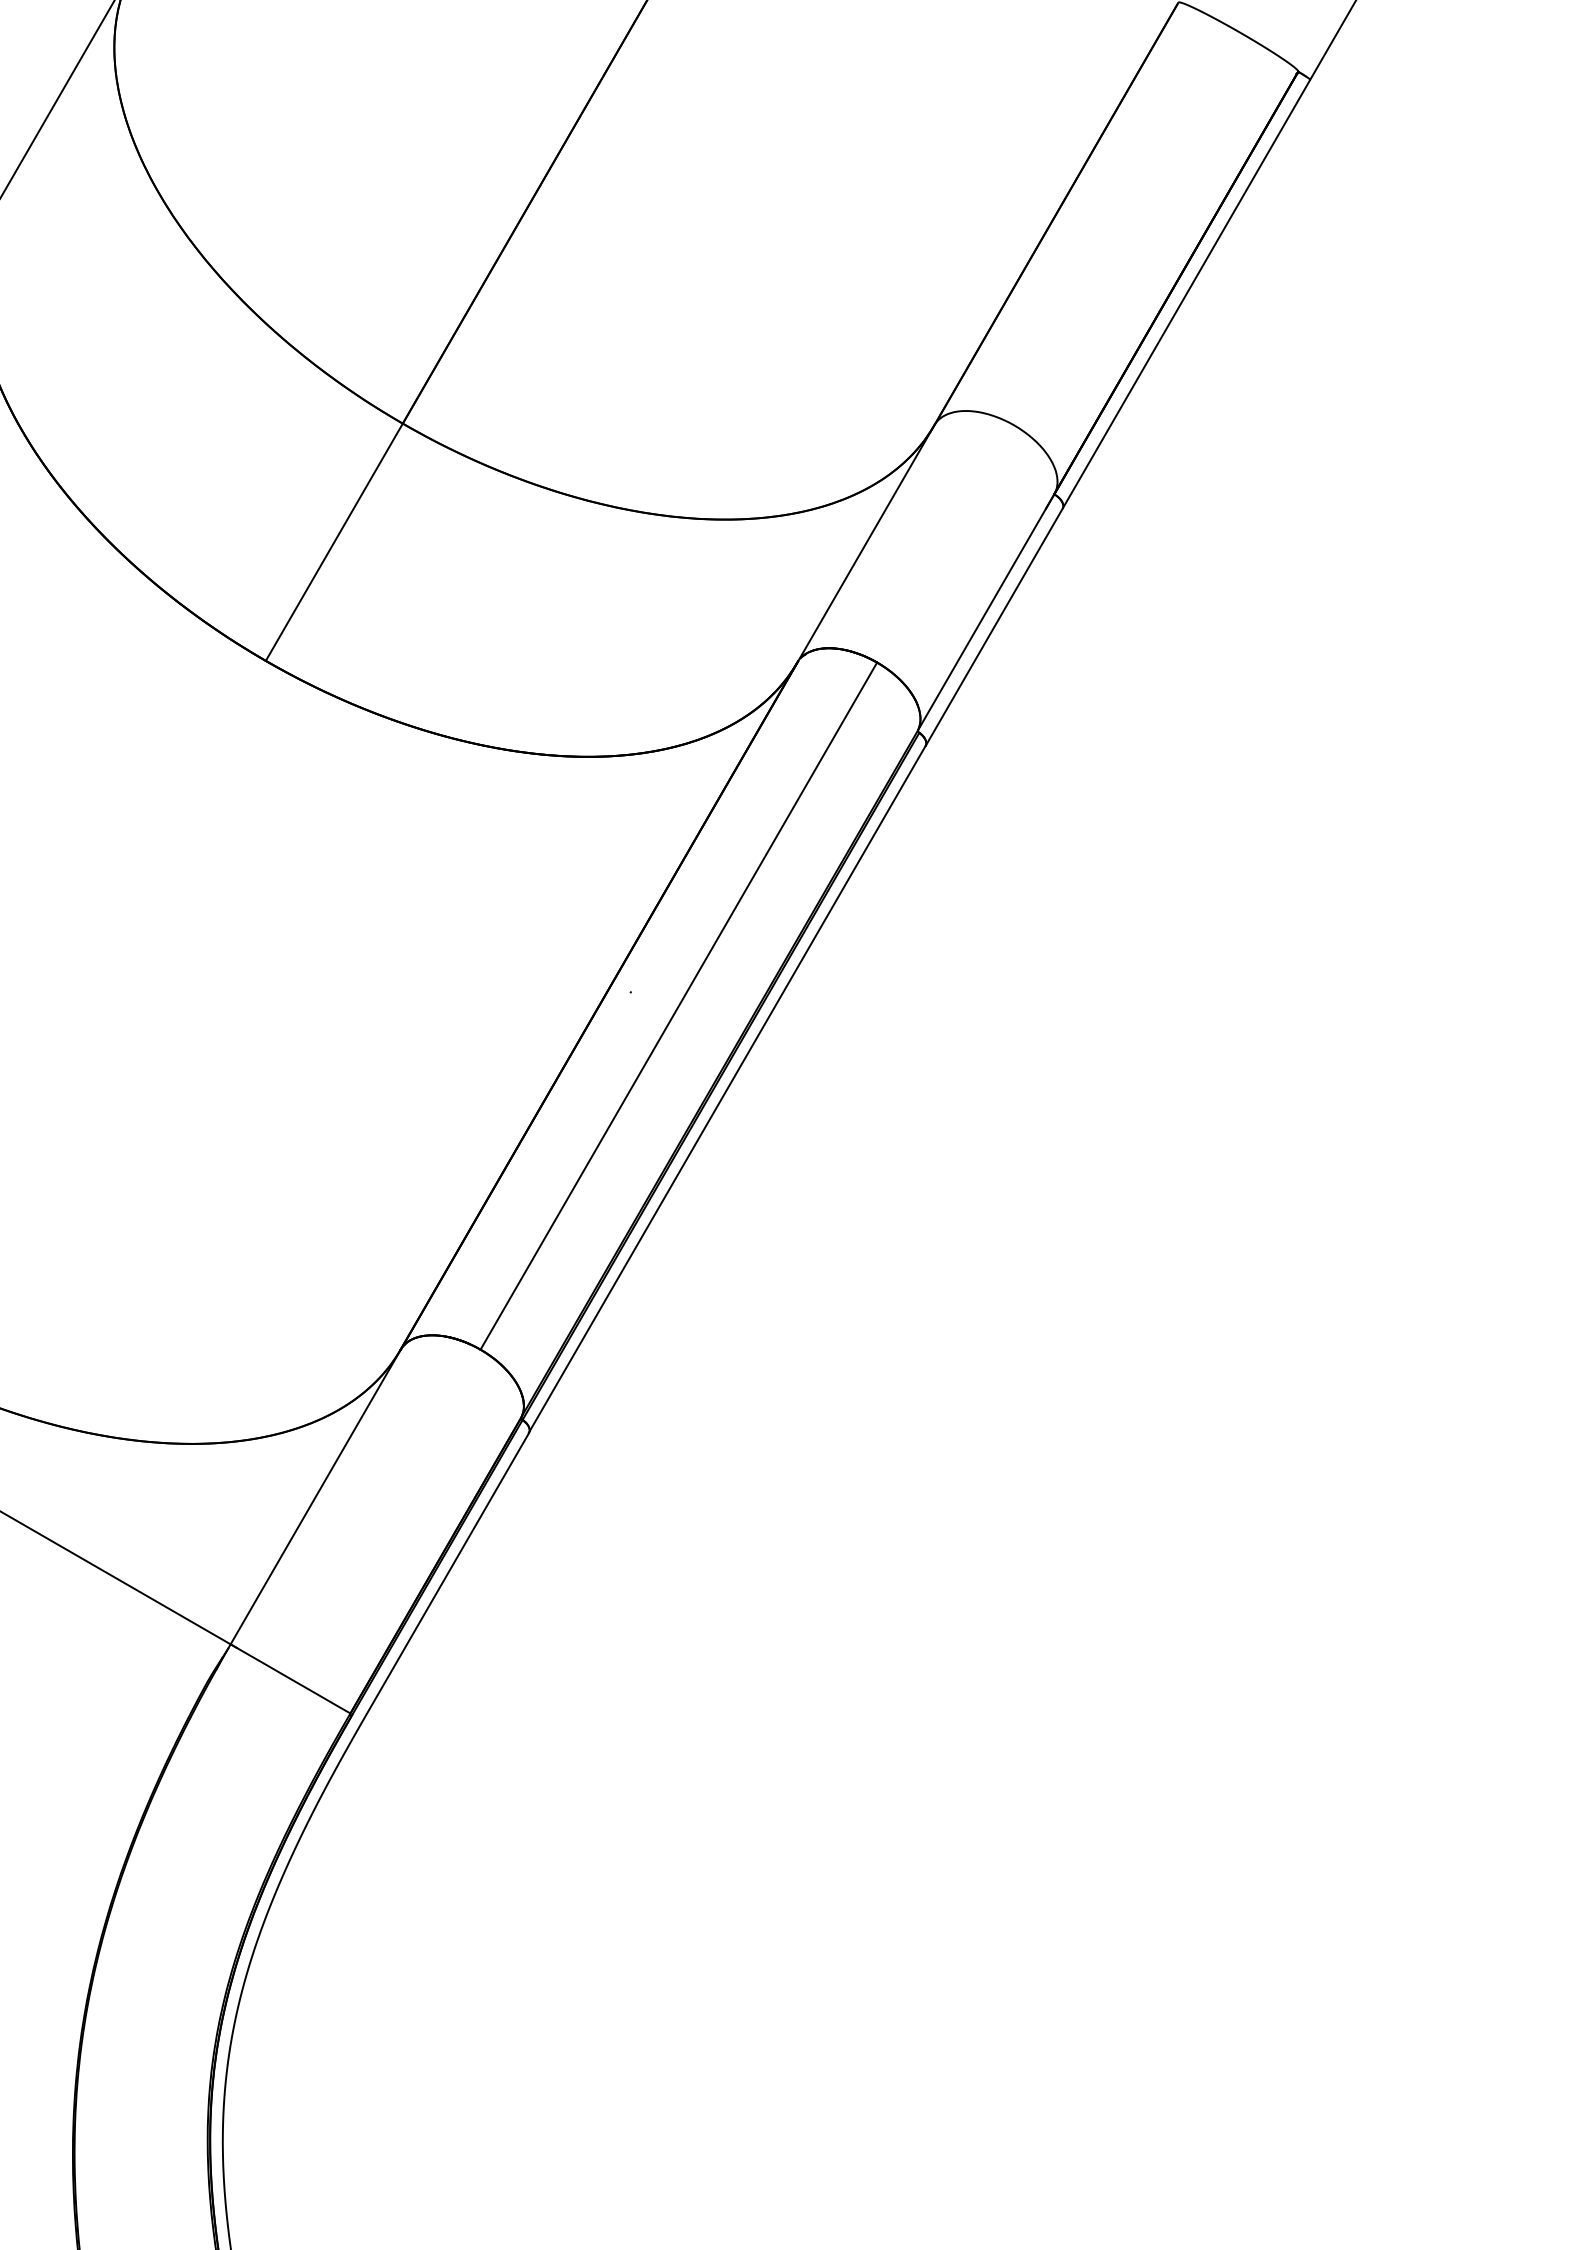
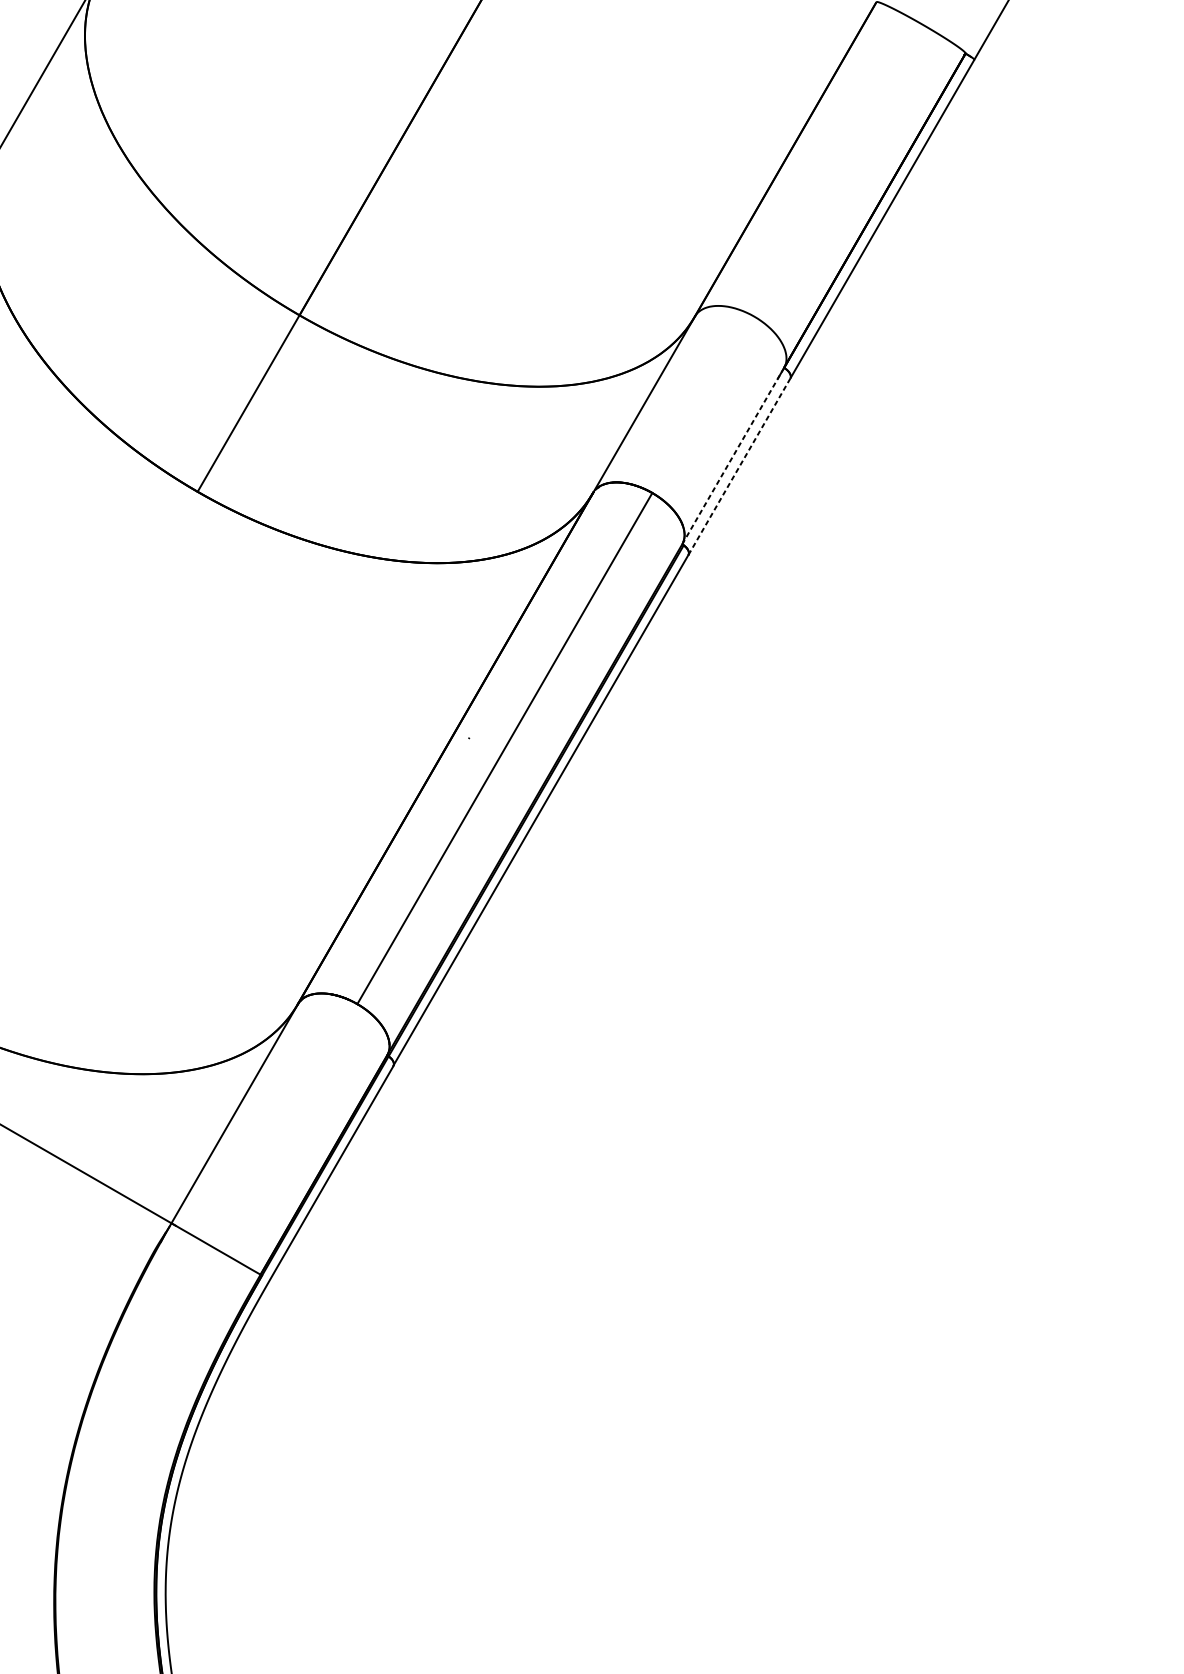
line: (986, 612) -> (733, 455), solid -> dashed
line: (994, 627) -> (739, 466), solid -> dashed

